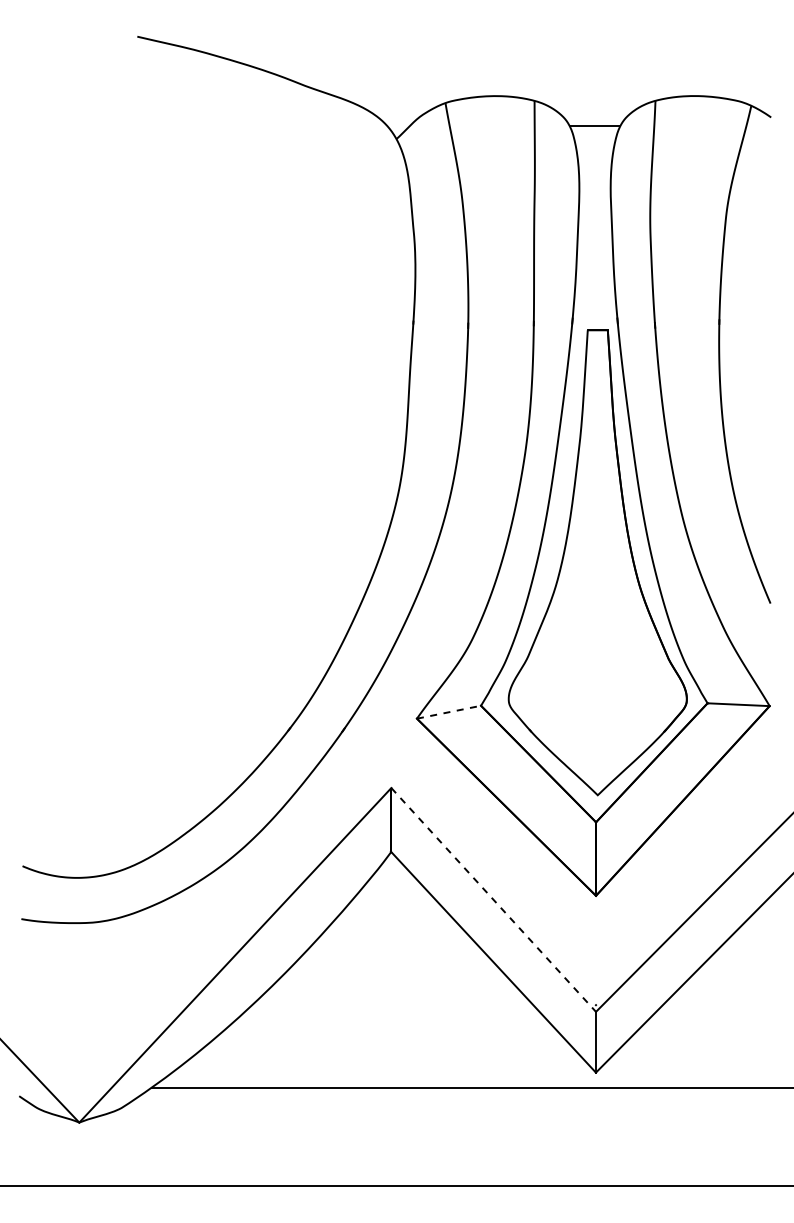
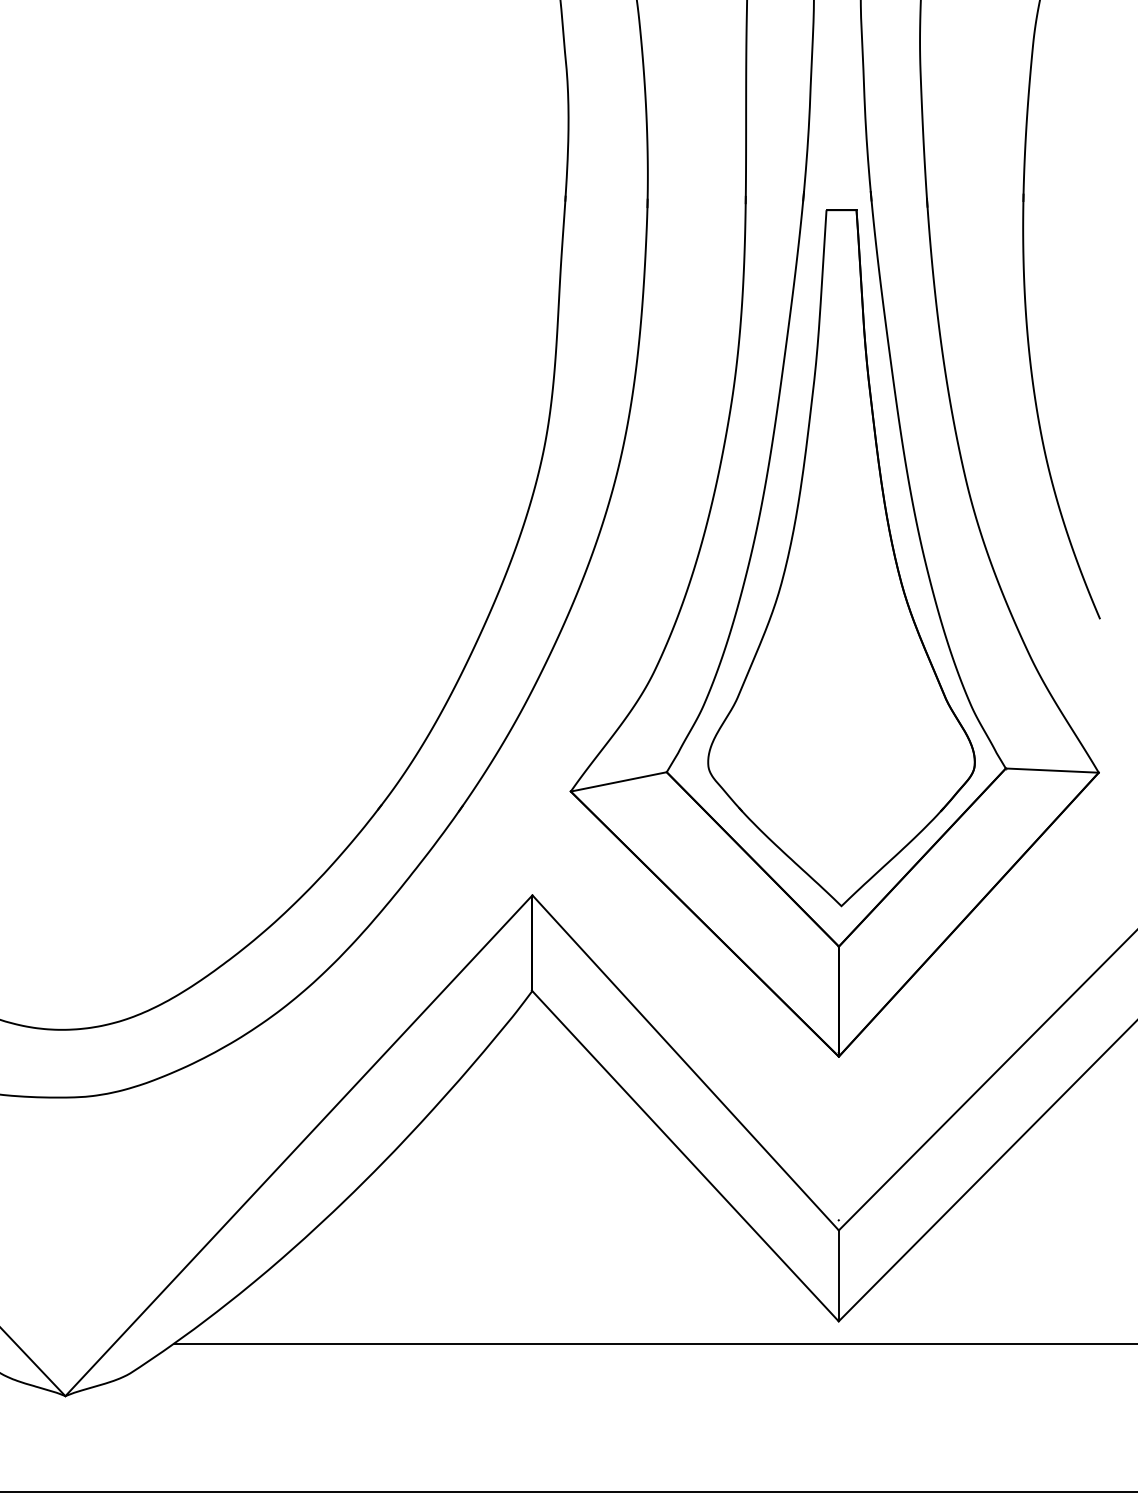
line: (449, 712) -> (619, 782), dashed -> solid
line: (493, 899) -> (685, 1062), dashed -> solid

